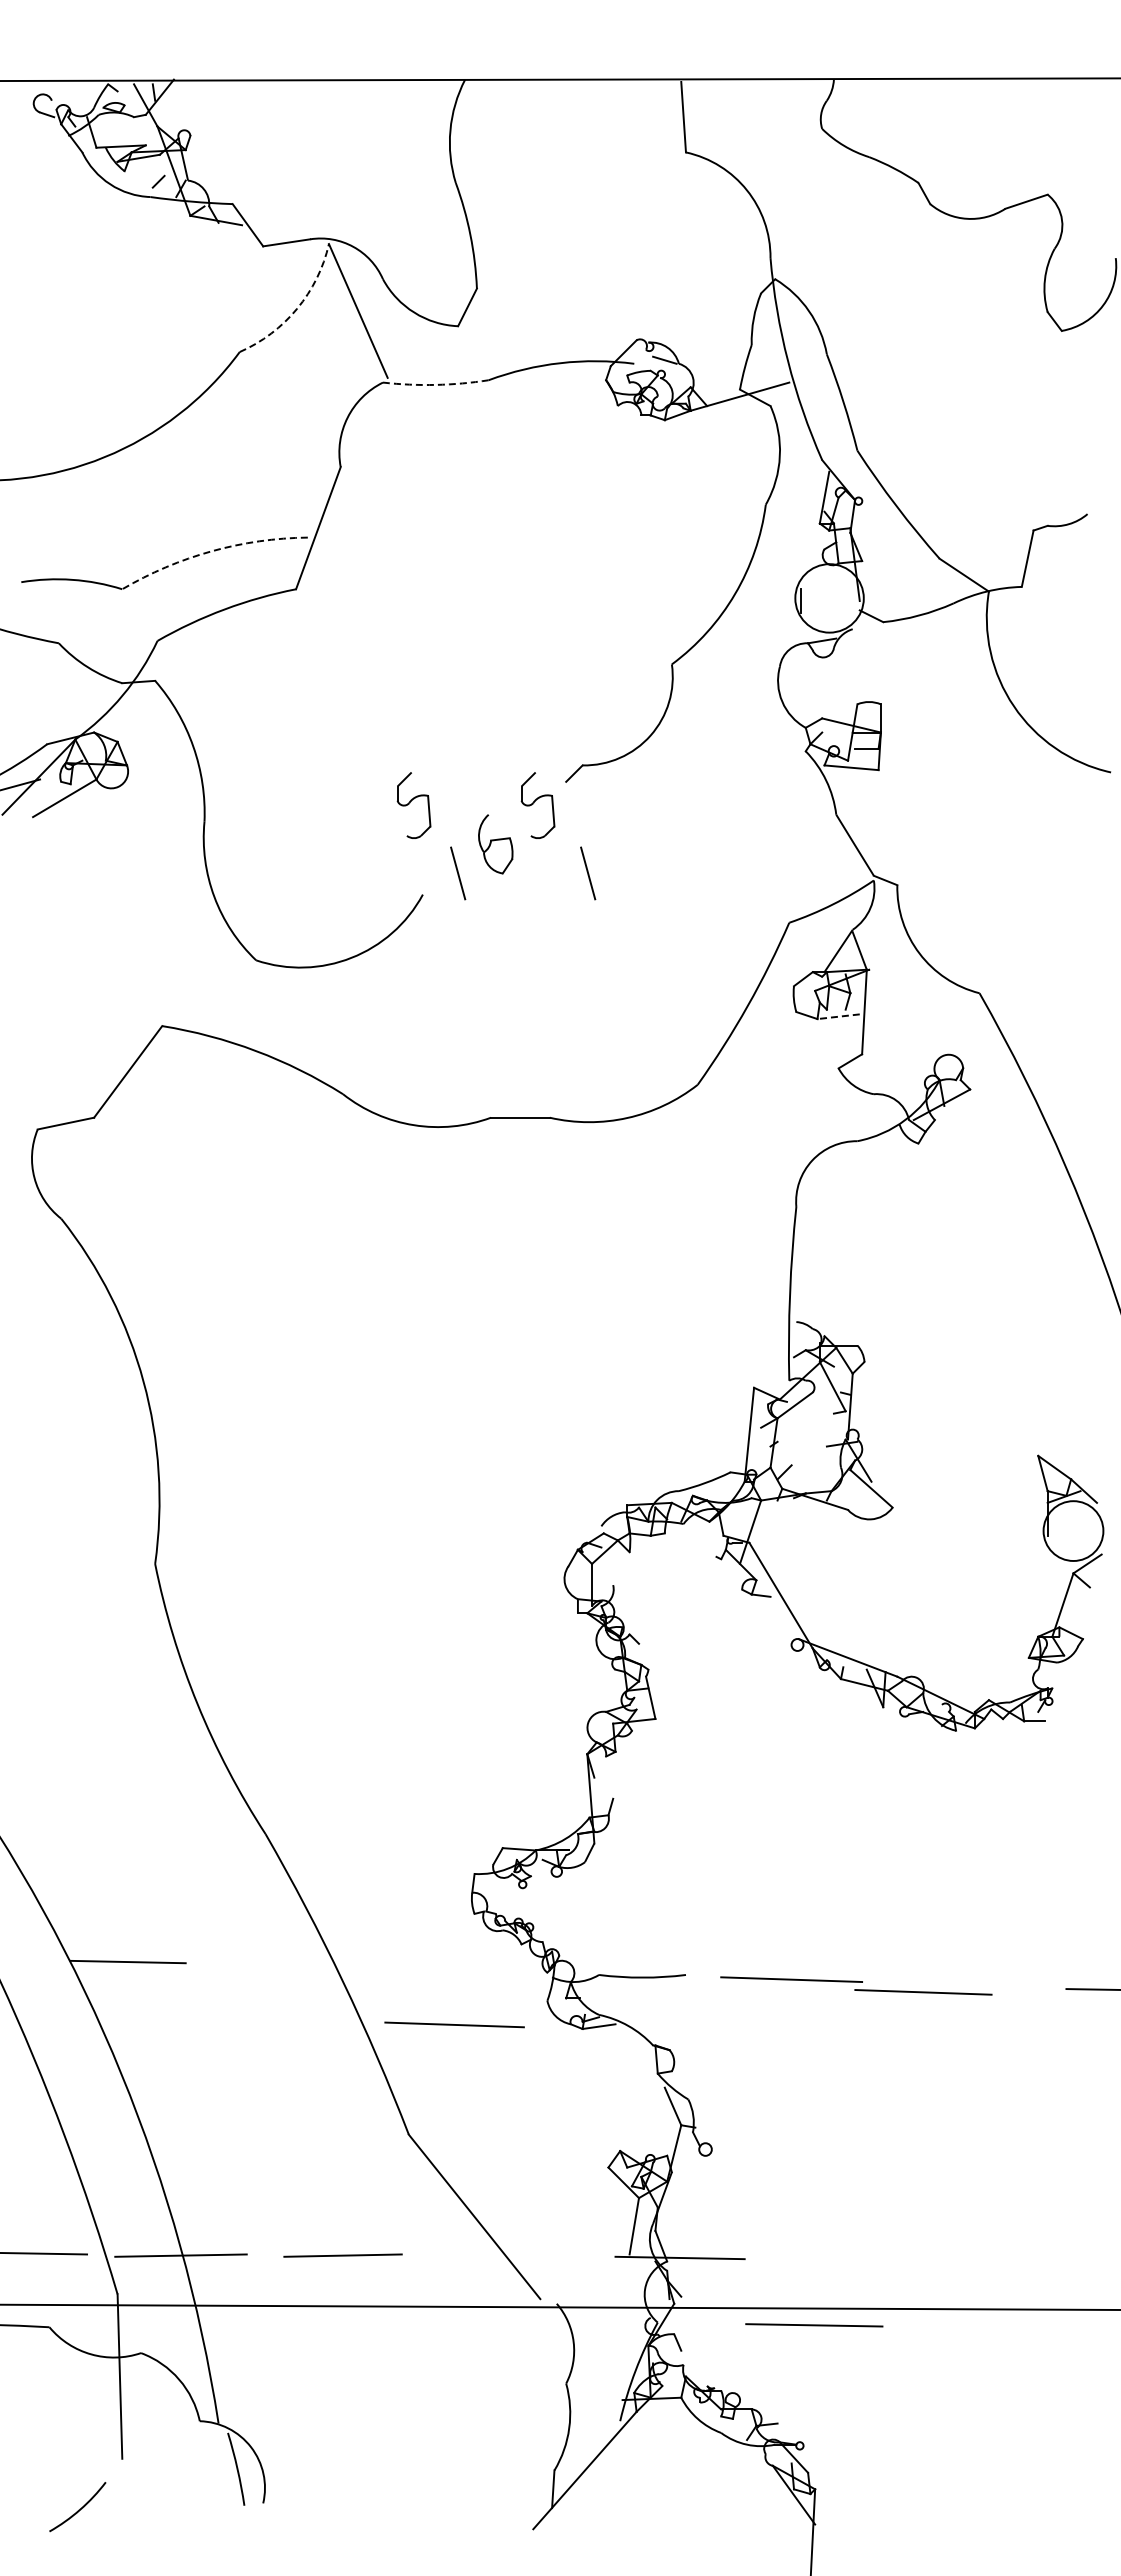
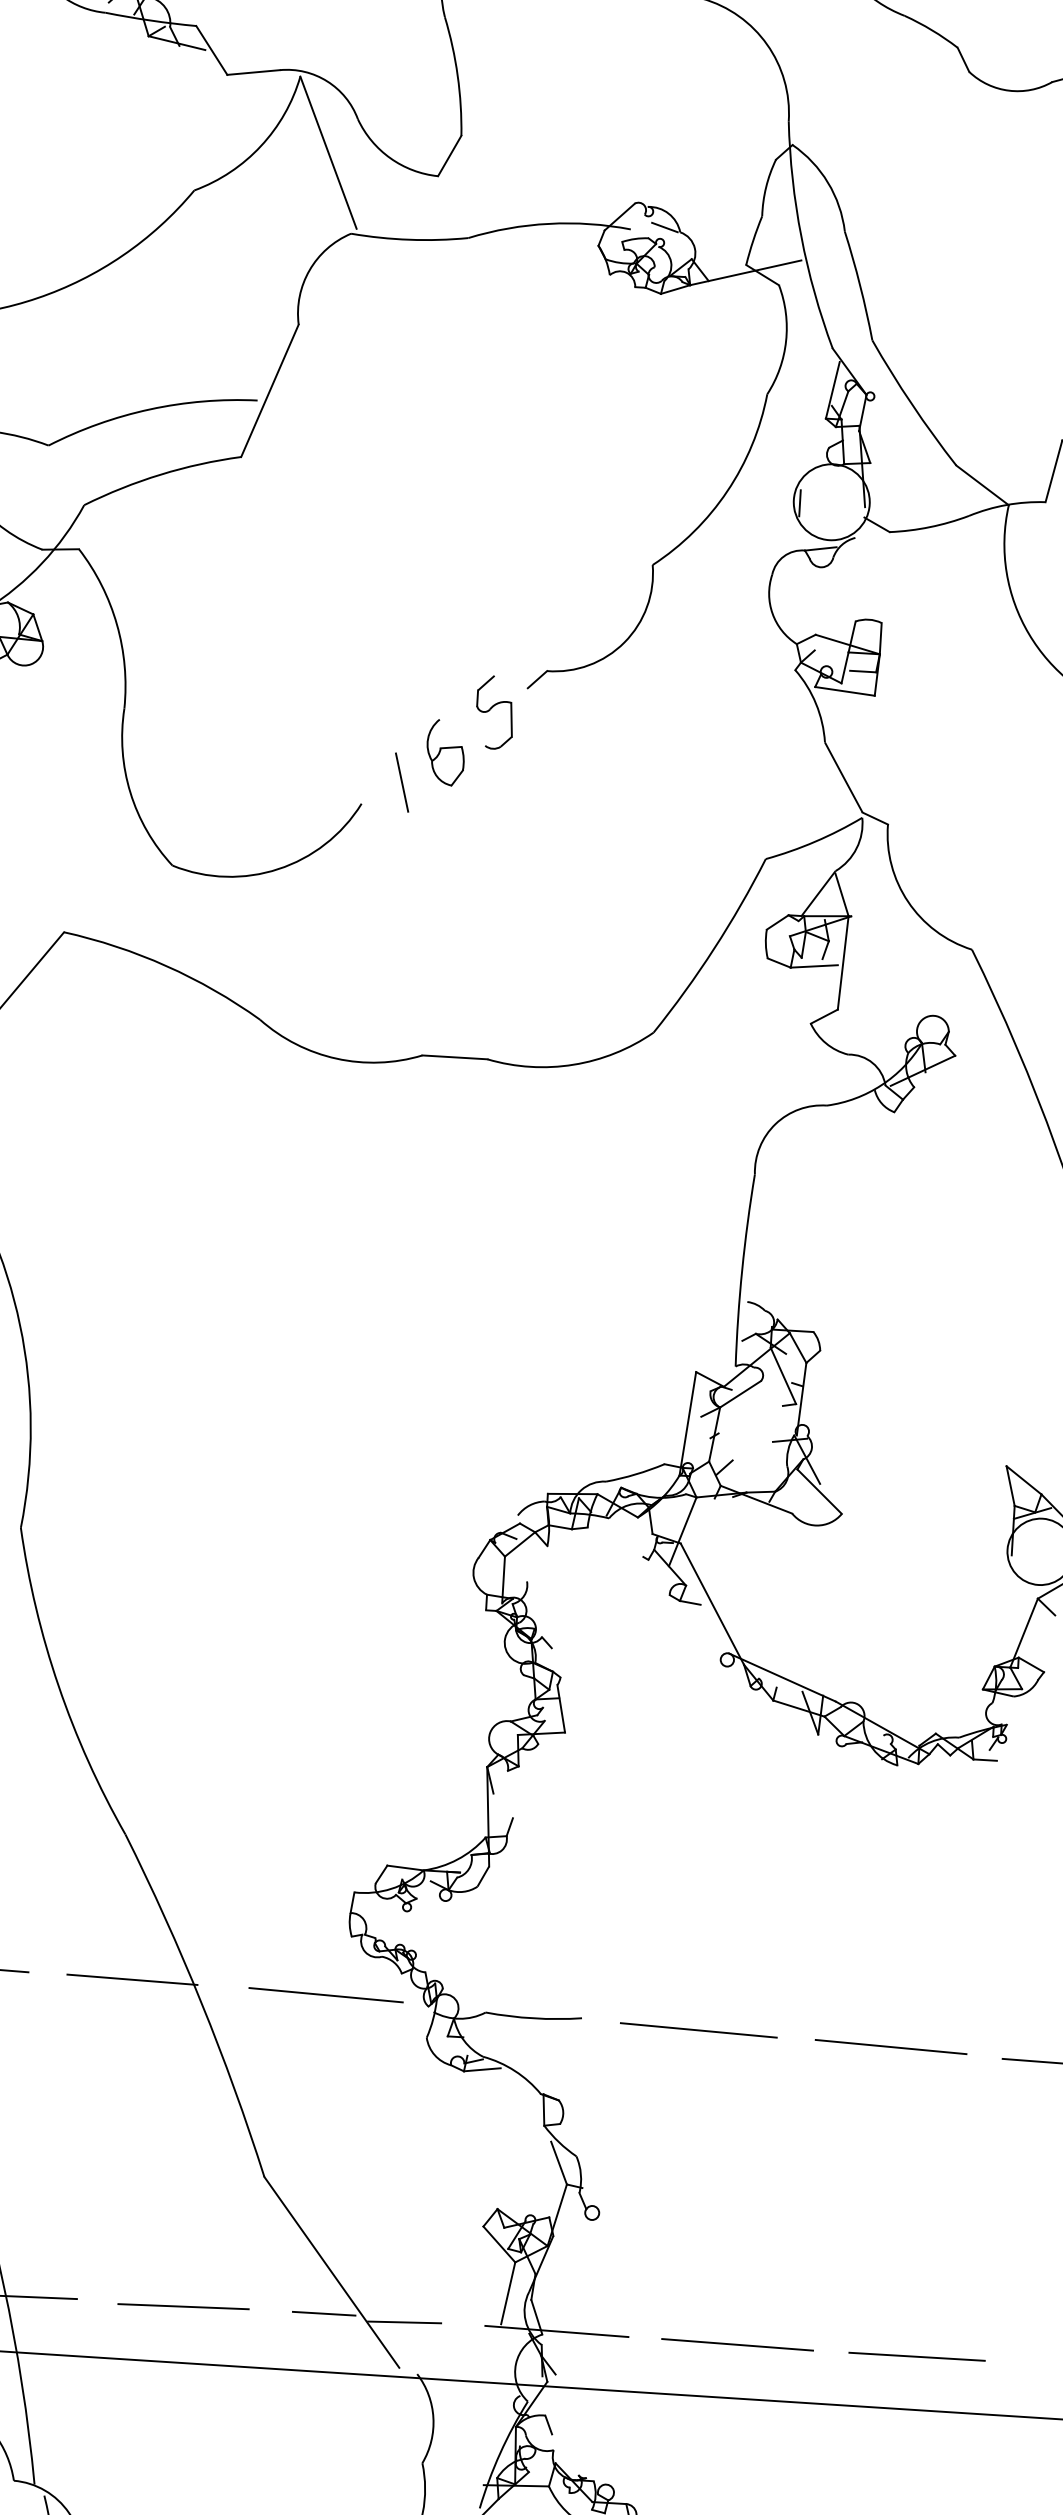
arc: (297, 308) -> (261, 145), dashed -> solid
arc: (435, 384) -> (409, 239), dashed -> solid
arc: (211, 551) -> (149, 409), dashed -> solid
part: (413, 805) -> (357, 704), removed
line: (588, 873) -> (546, 791), removed
line: (838, 1016) -> (814, 966), dashed -> solid
line: (279, 1964) -> (132, 1979), added
line: (923, 1992) -> (891, 2047), moved
line: (454, 2024) -> (326, 1994), moved
line: (469, 2254) -> (323, 2313), added
line: (542, 2257) -> (404, 2321), added
line: (1005, 2261) -> (917, 2356), added
line: (814, 2325) -> (737, 2345), moved

